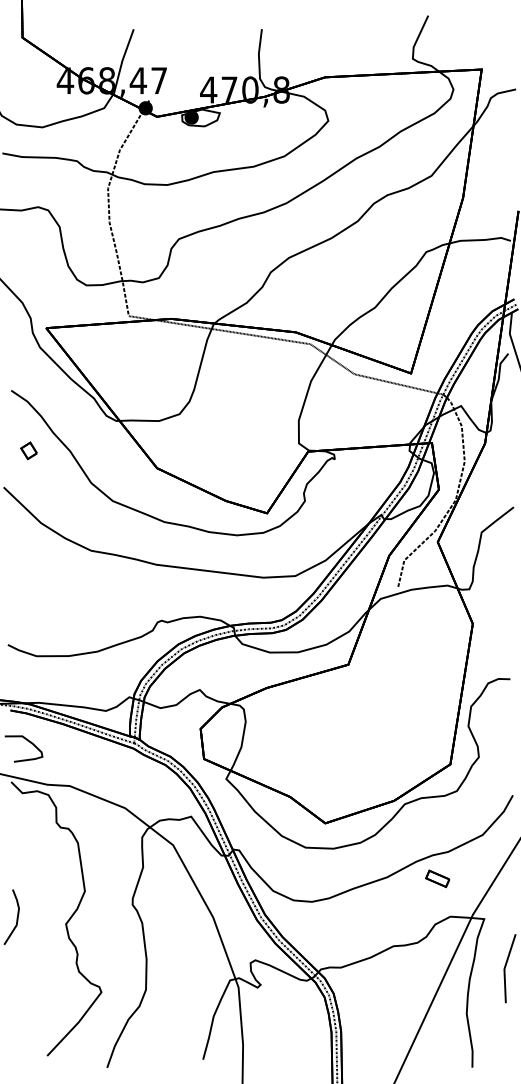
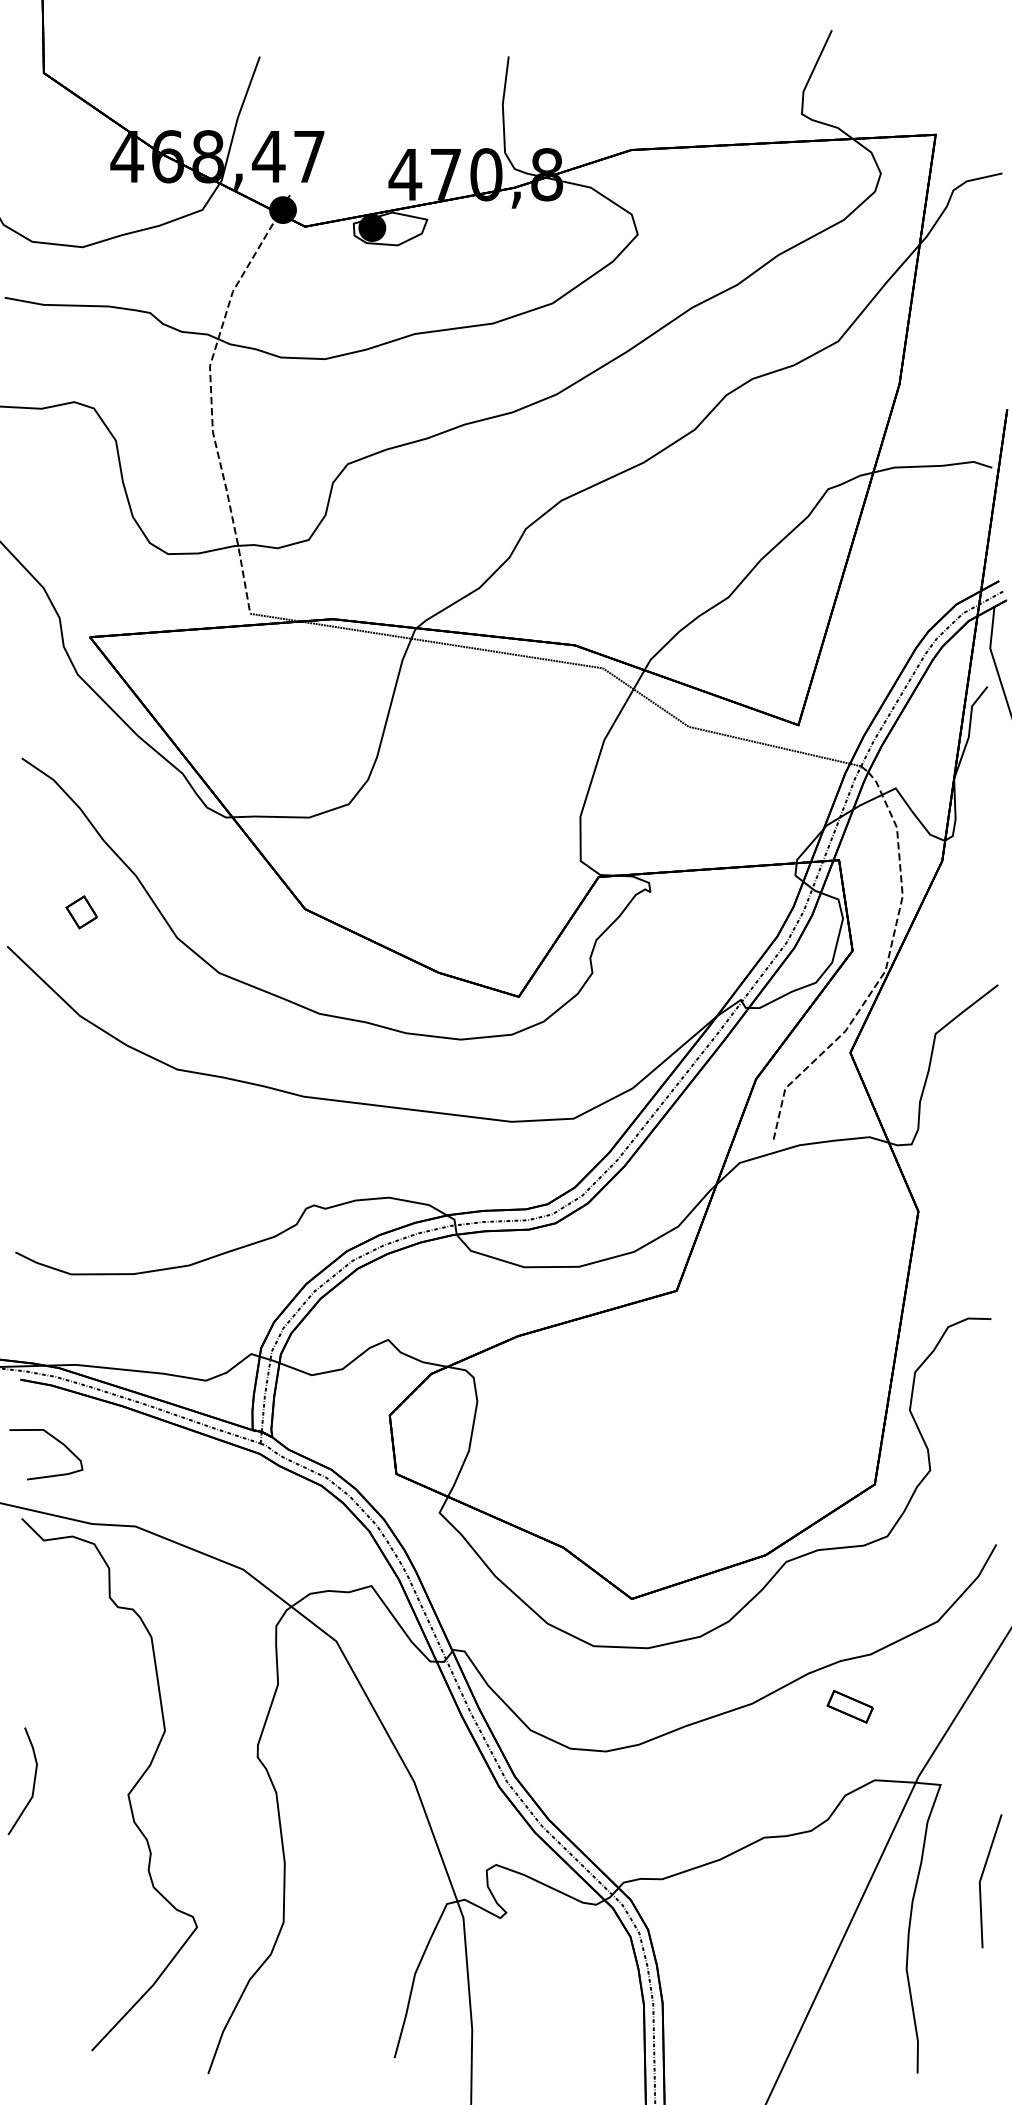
part: (28, 450) -> (80, 911), moved

